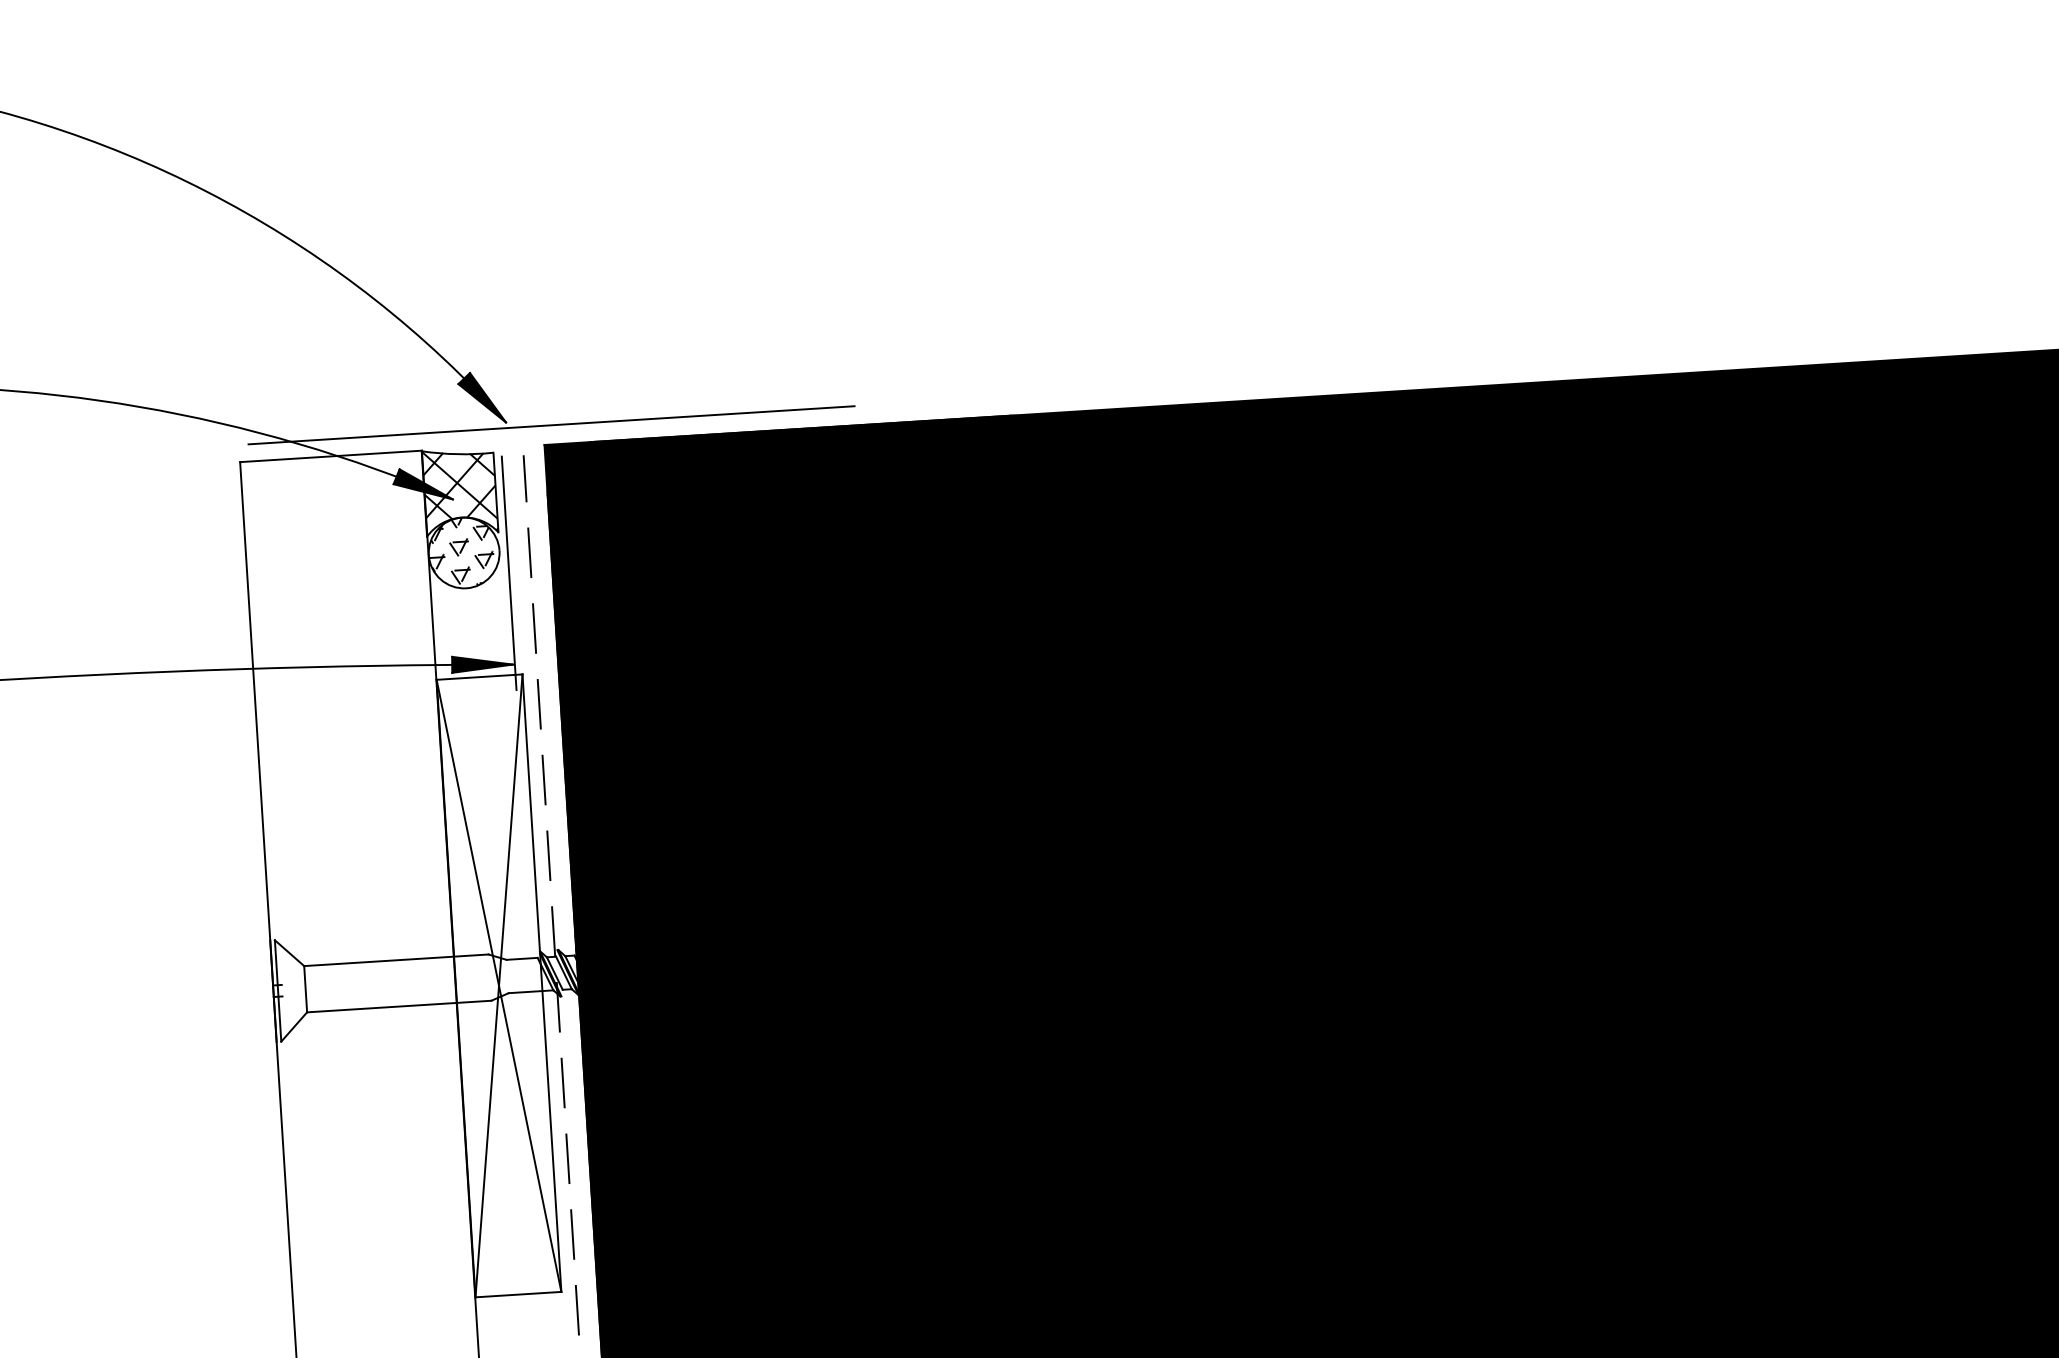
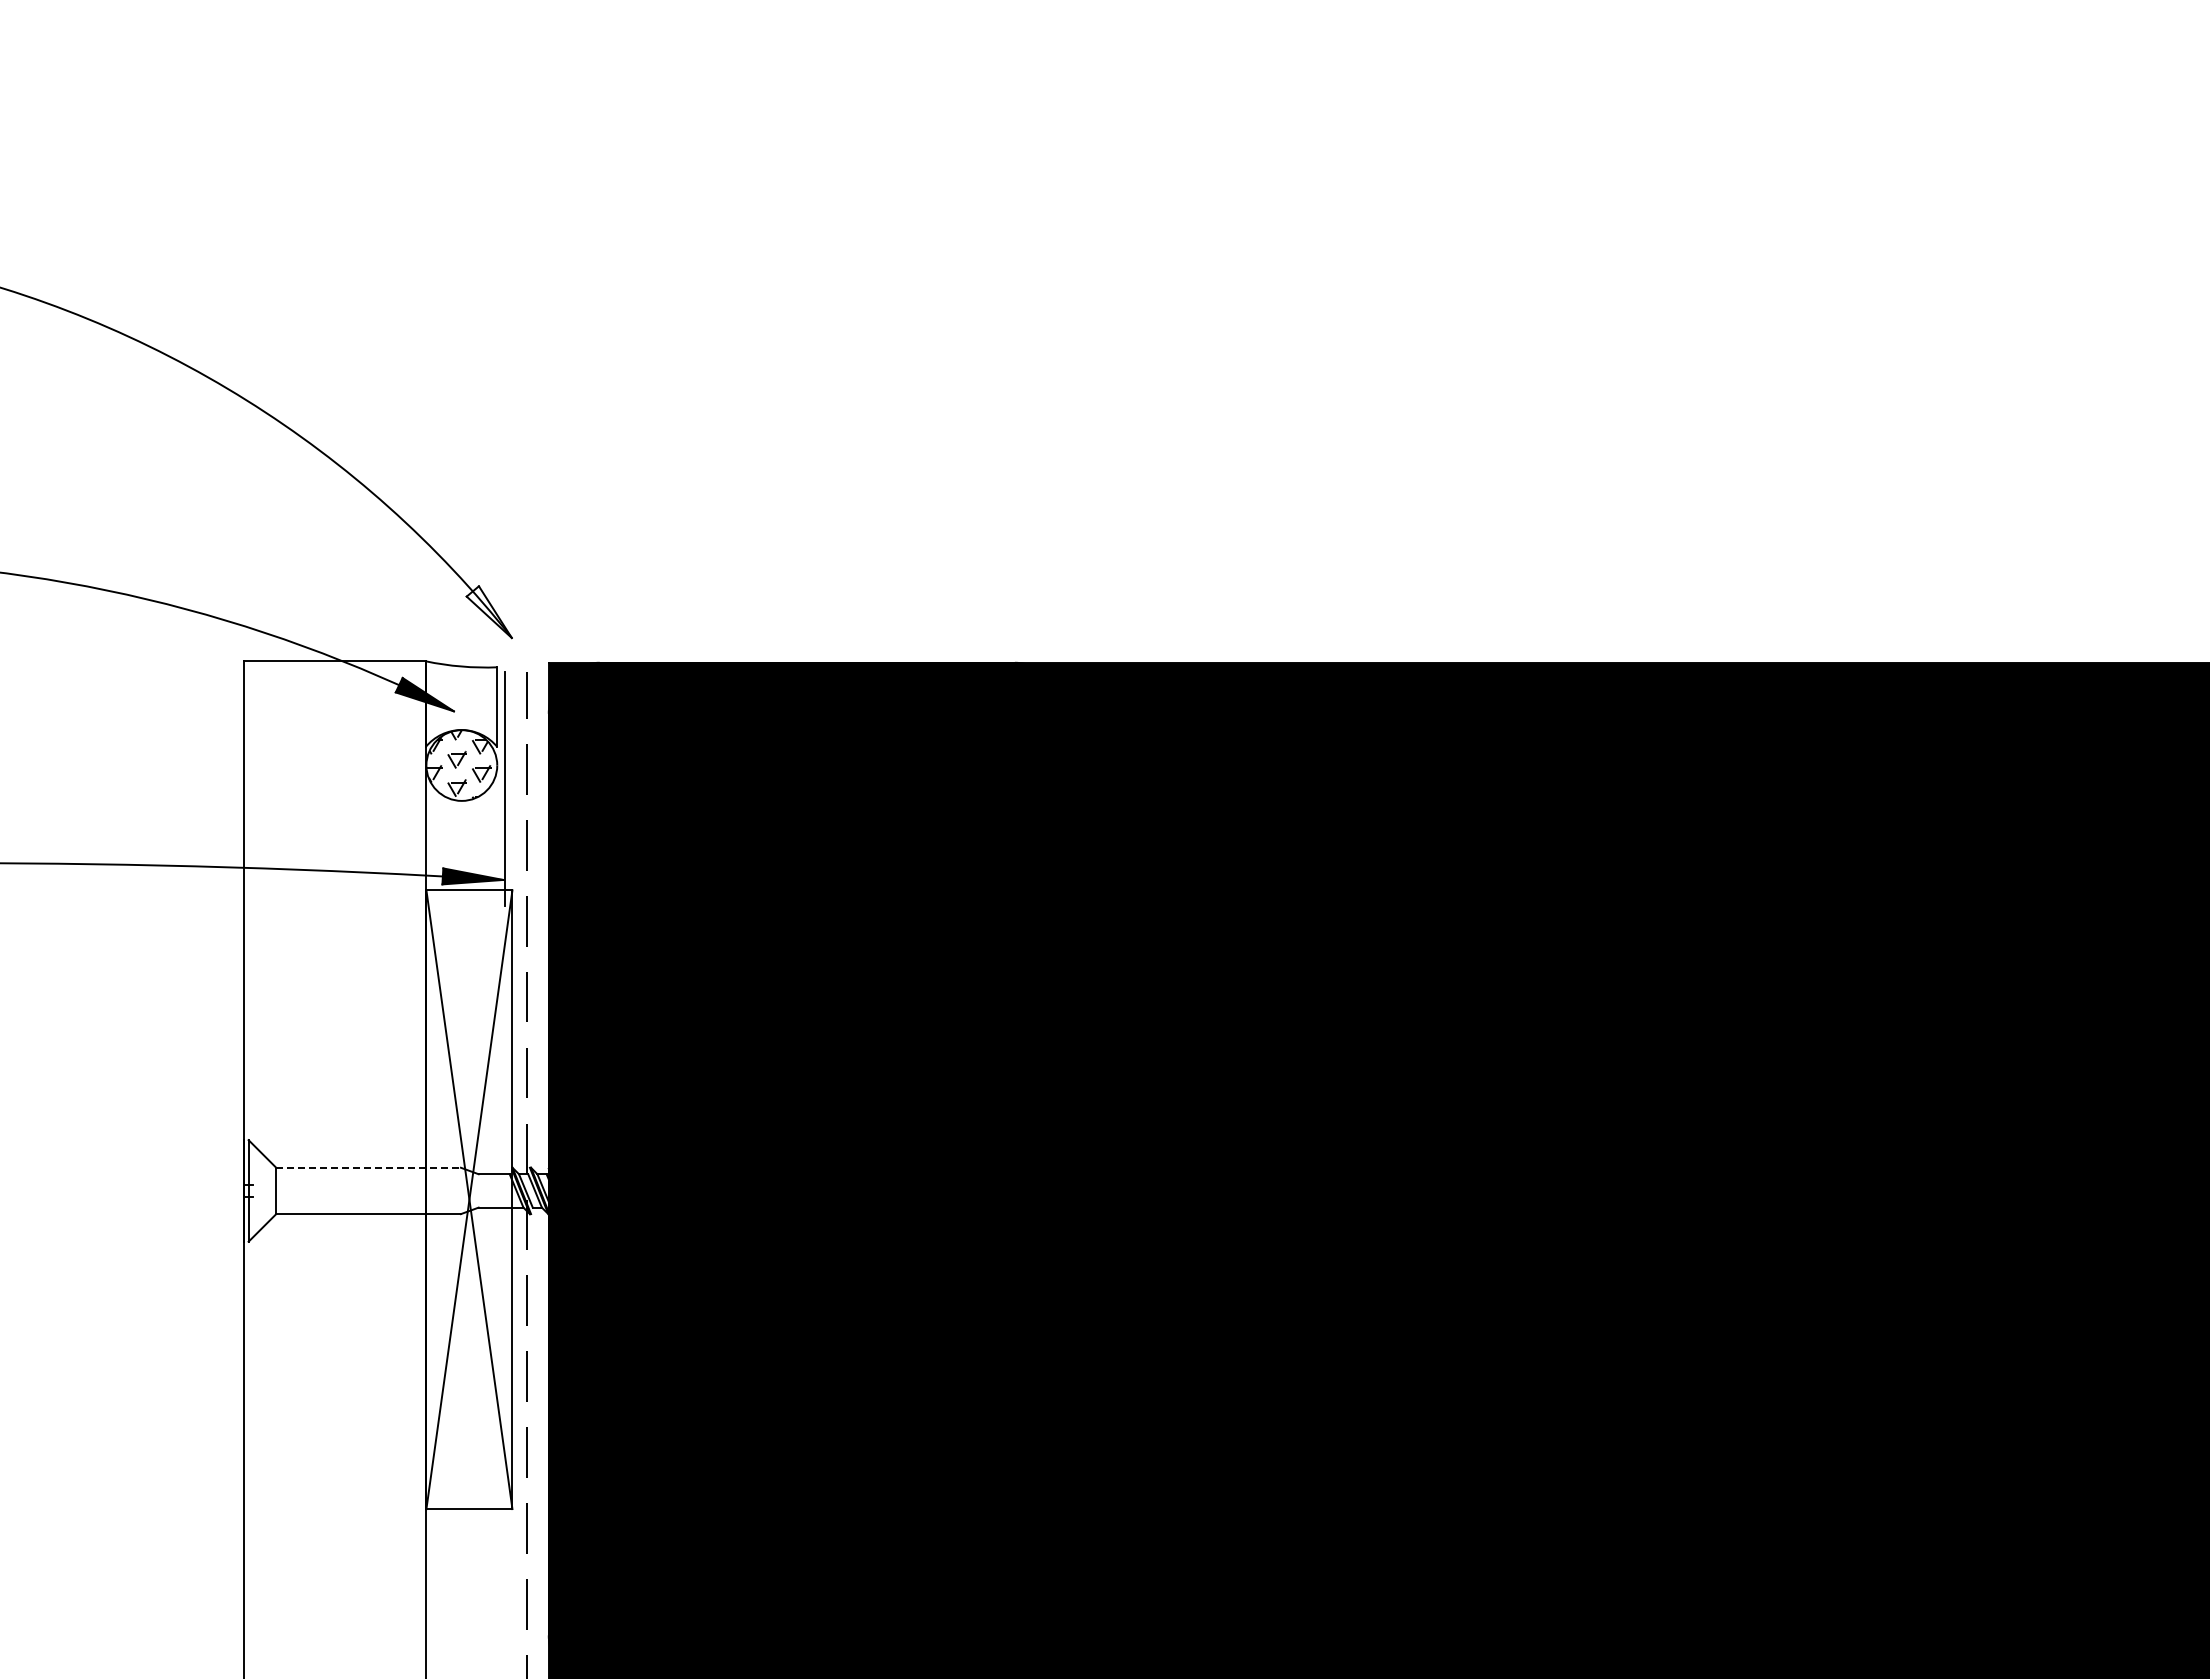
fill: (481, 398) -> (488, 612), removed
line: (550, 425) -> (556, 643), removed
hatch: (459, 491) -> (461, 703), removed
line: (397, 959) -> (369, 1167), solid -> dashed

